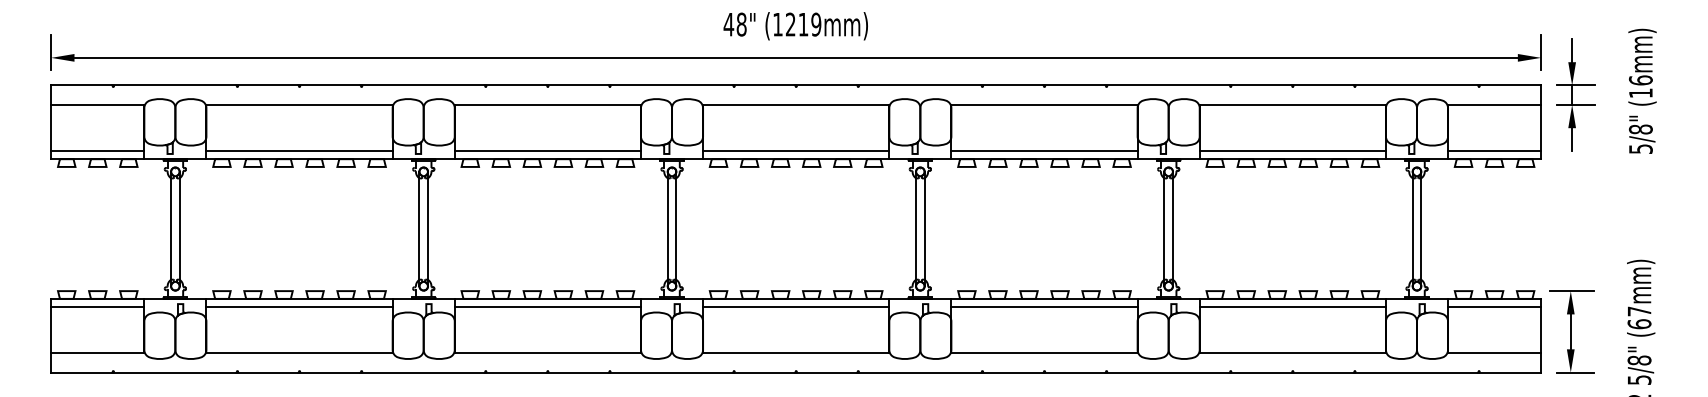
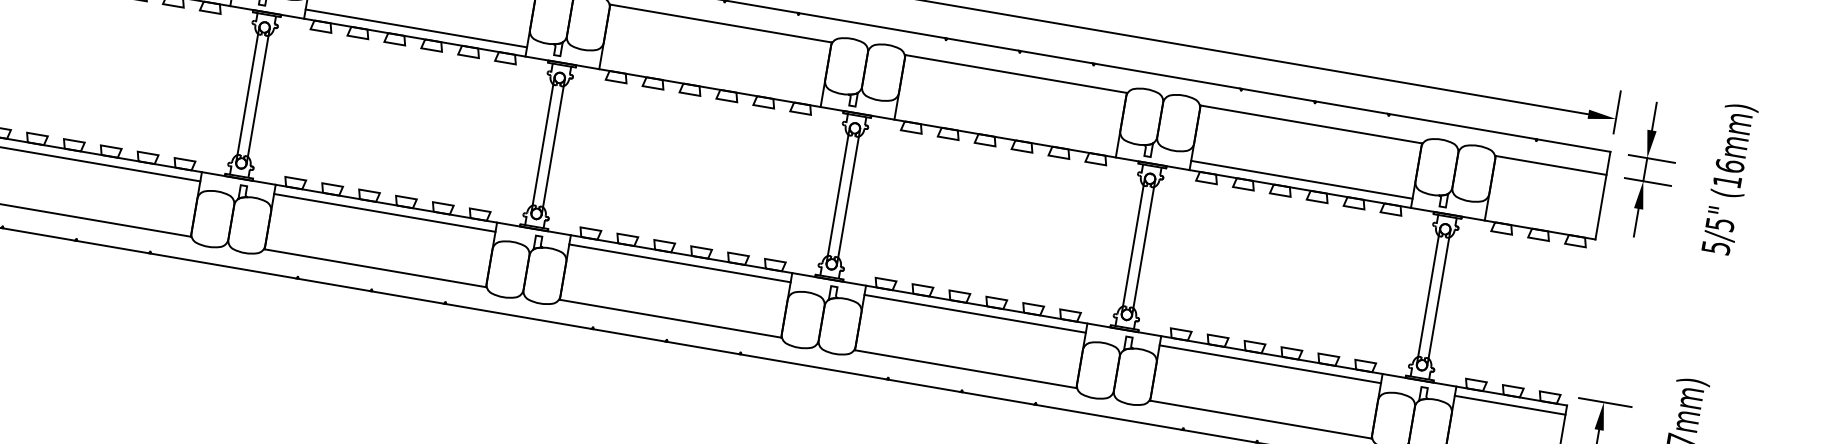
text: (1640, 129) -> (1719, 224), 5/8" -> 5/5"
line: (796, 151) -> (711, 79), removed
line: (1044, 151) -> (1006, 129), removed
line: (1494, 151) -> (1541, 220), removed

